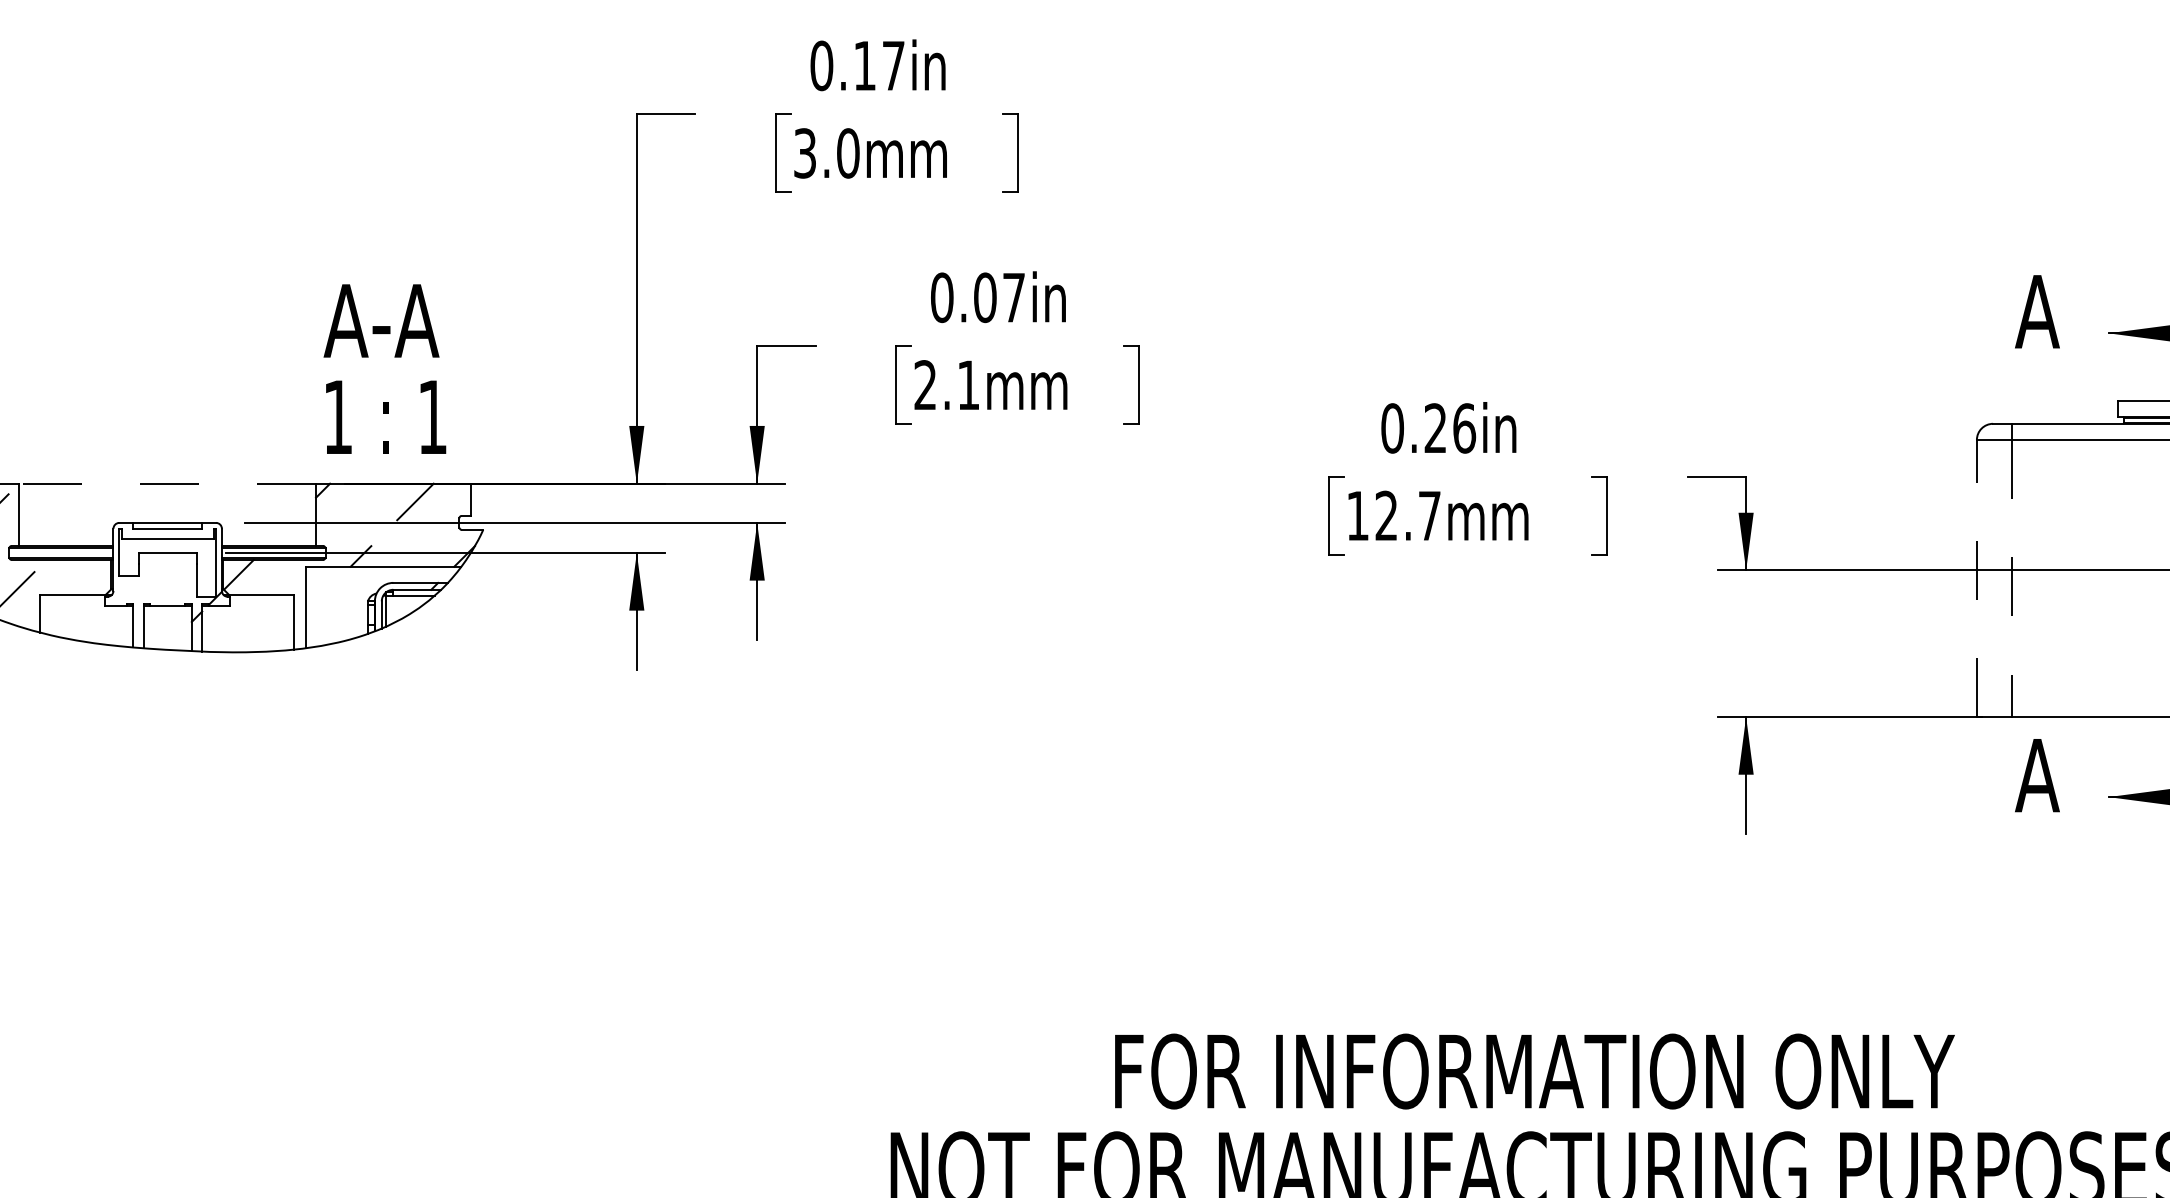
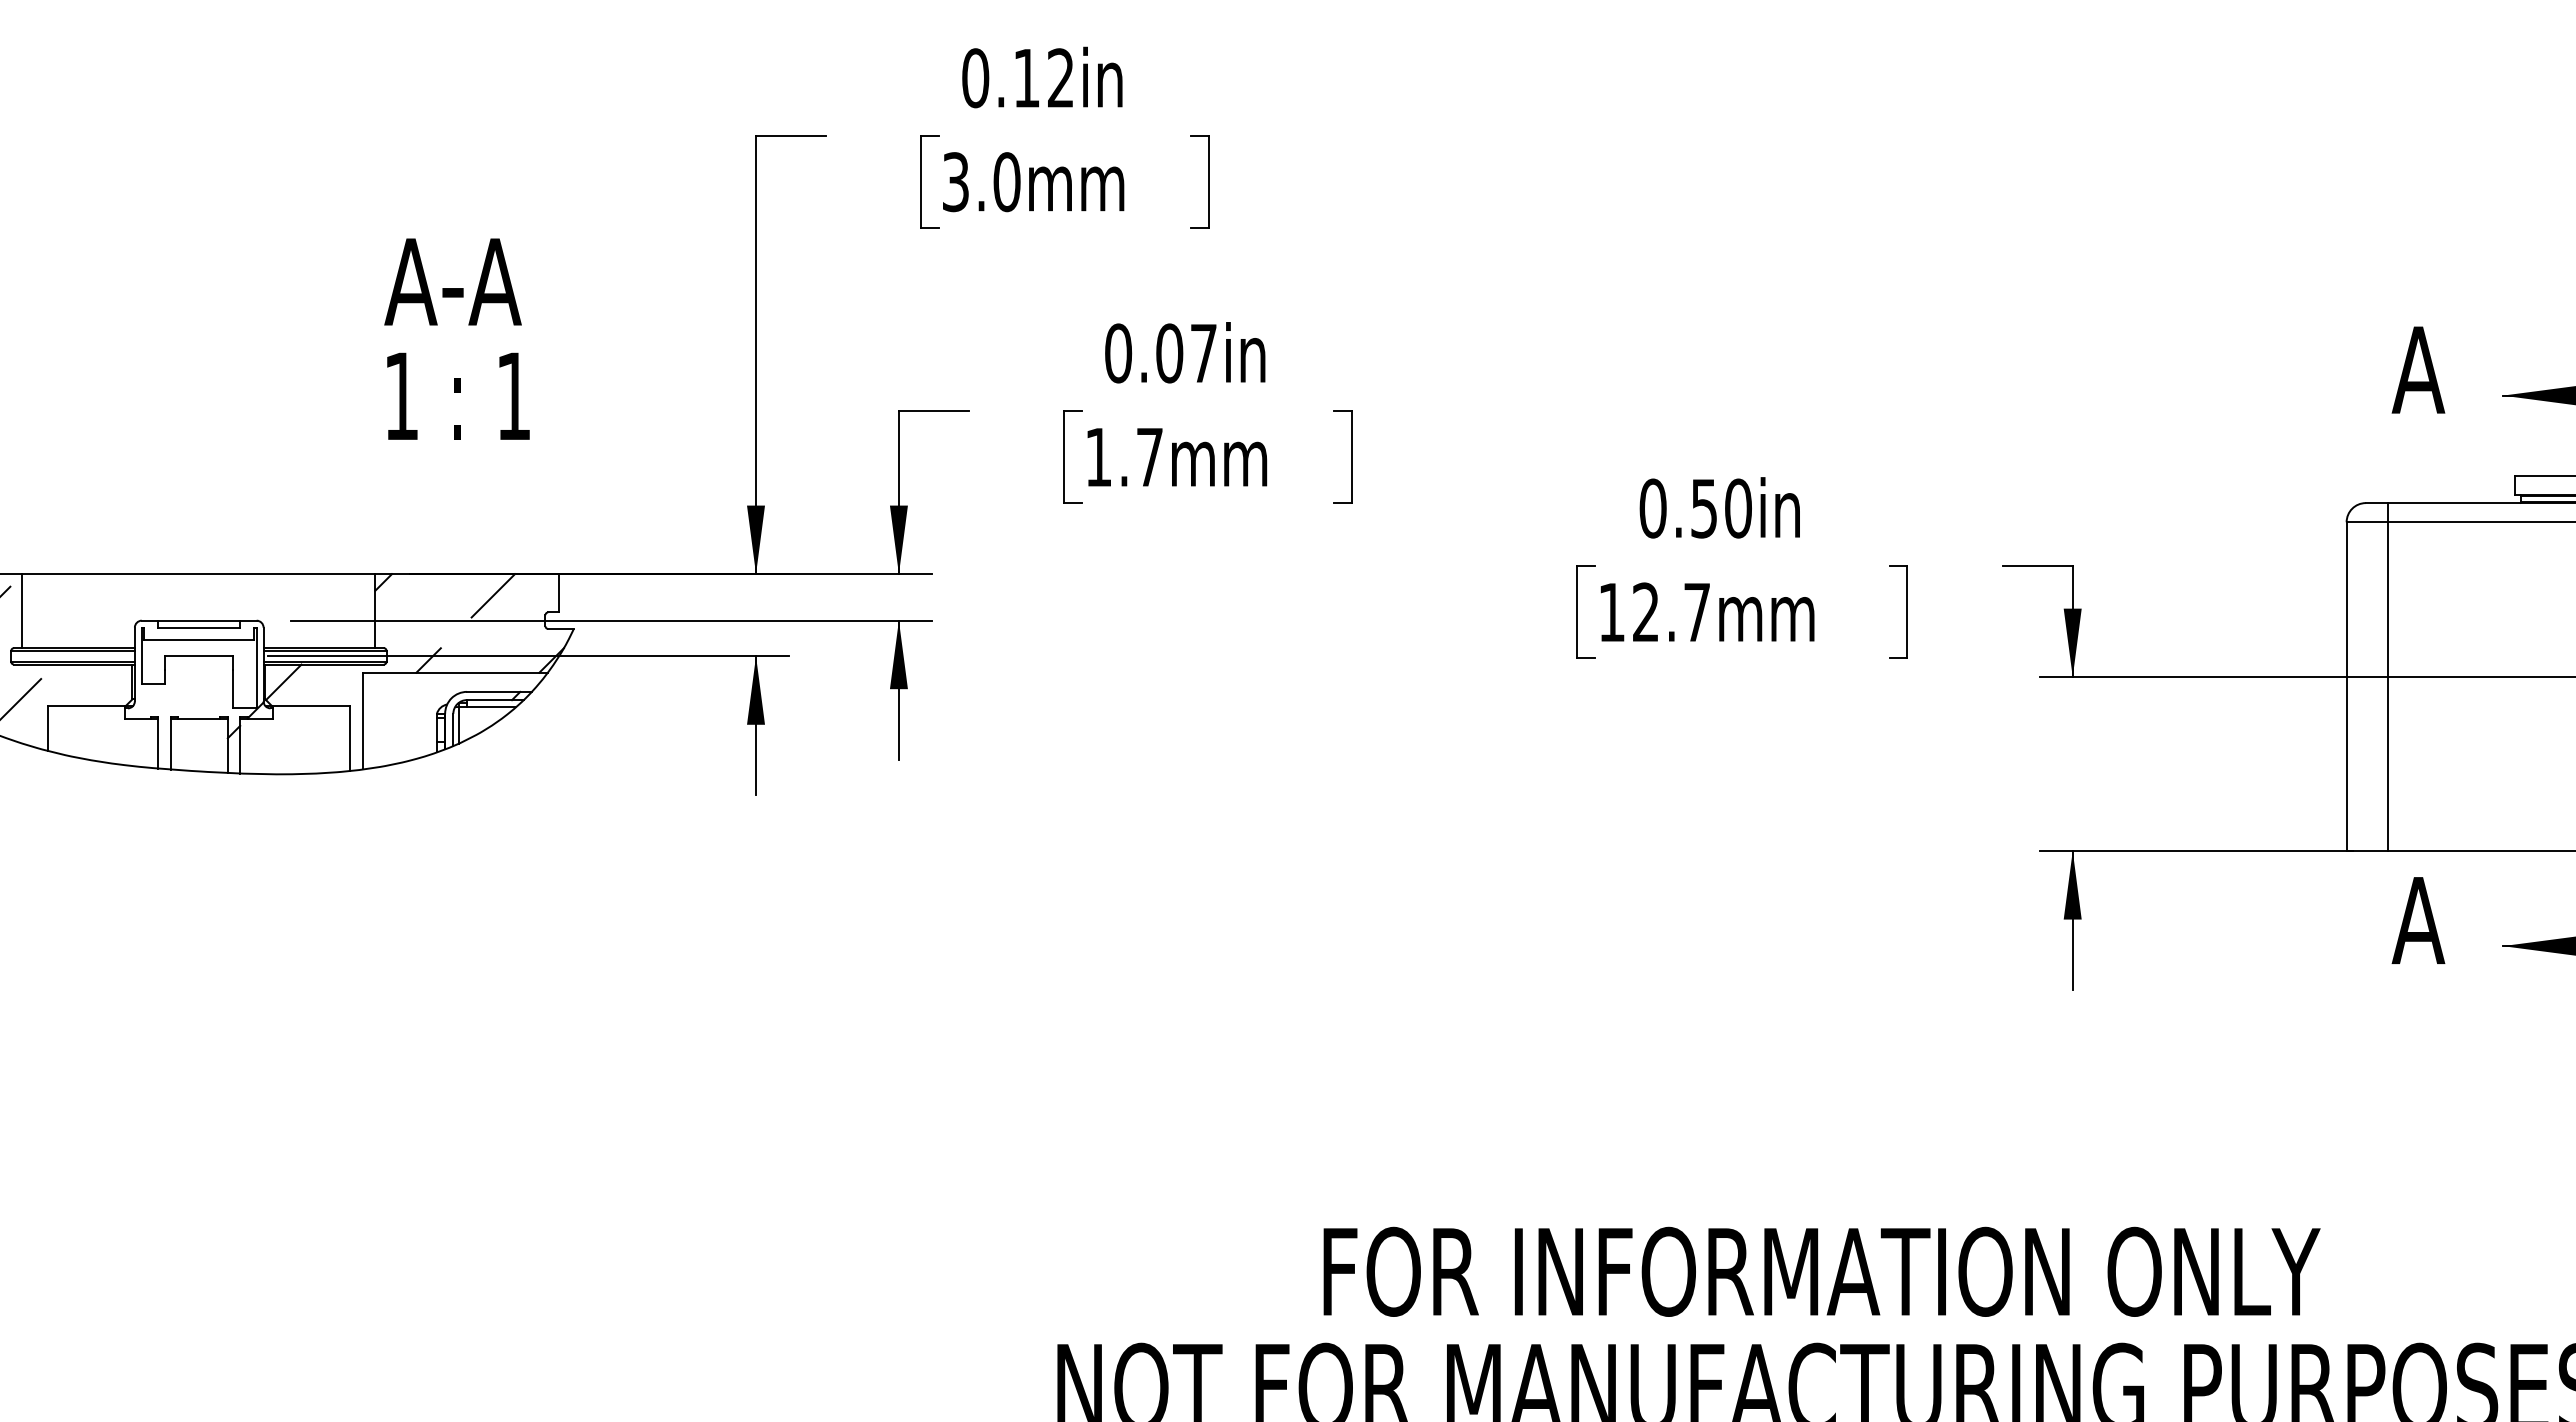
text: (893, 65) -> (1060, 77), 0.17in -> 0.12in
text: (384, 368) -> (456, 338), moved
text: (946, 384) -> (1123, 456), 2.1mm -> 1.7mm
text: (1450, 428) -> (1721, 508), 0.26in -> 0.50in
line: (167, 483) -> (198, 574), dashed -> solid
line: (1976, 578) -> (2346, 686), dashed -> solid
line: (2011, 579) -> (2387, 687), dashed -> solid

